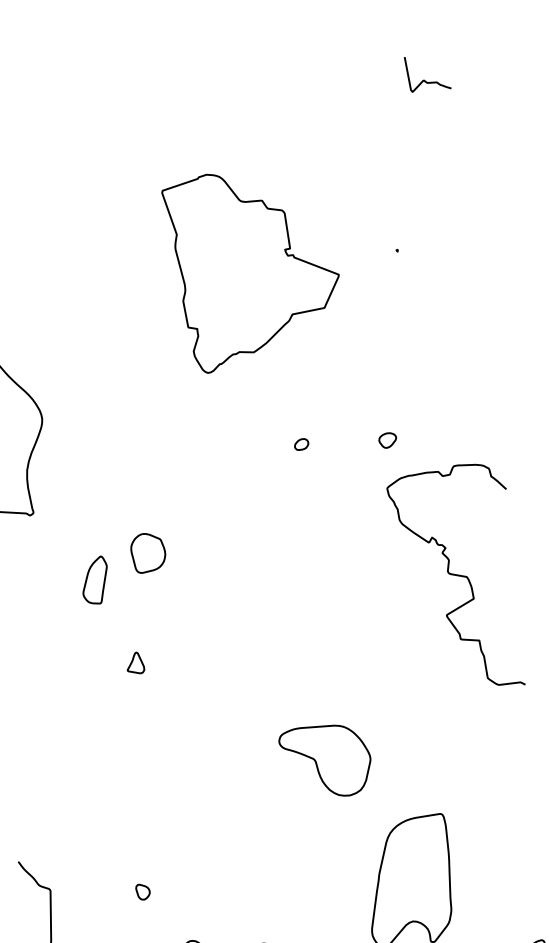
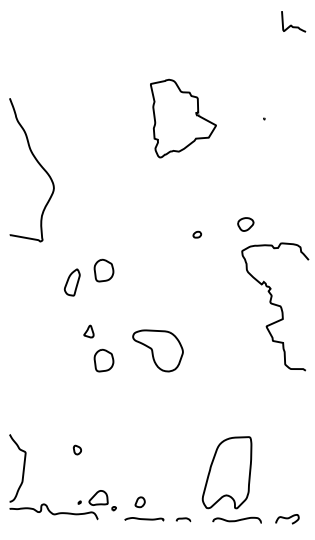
part: (254, 267) -> (183, 118), size x0.7
part: (387, 440) -> (245, 224), size x1.6
part: (300, 444) -> (196, 234), moved
part: (167, 710) -> (103, 360), added
part: (325, 760) -> (157, 350), moved
part: (141, 891) -> (76, 449), moved

